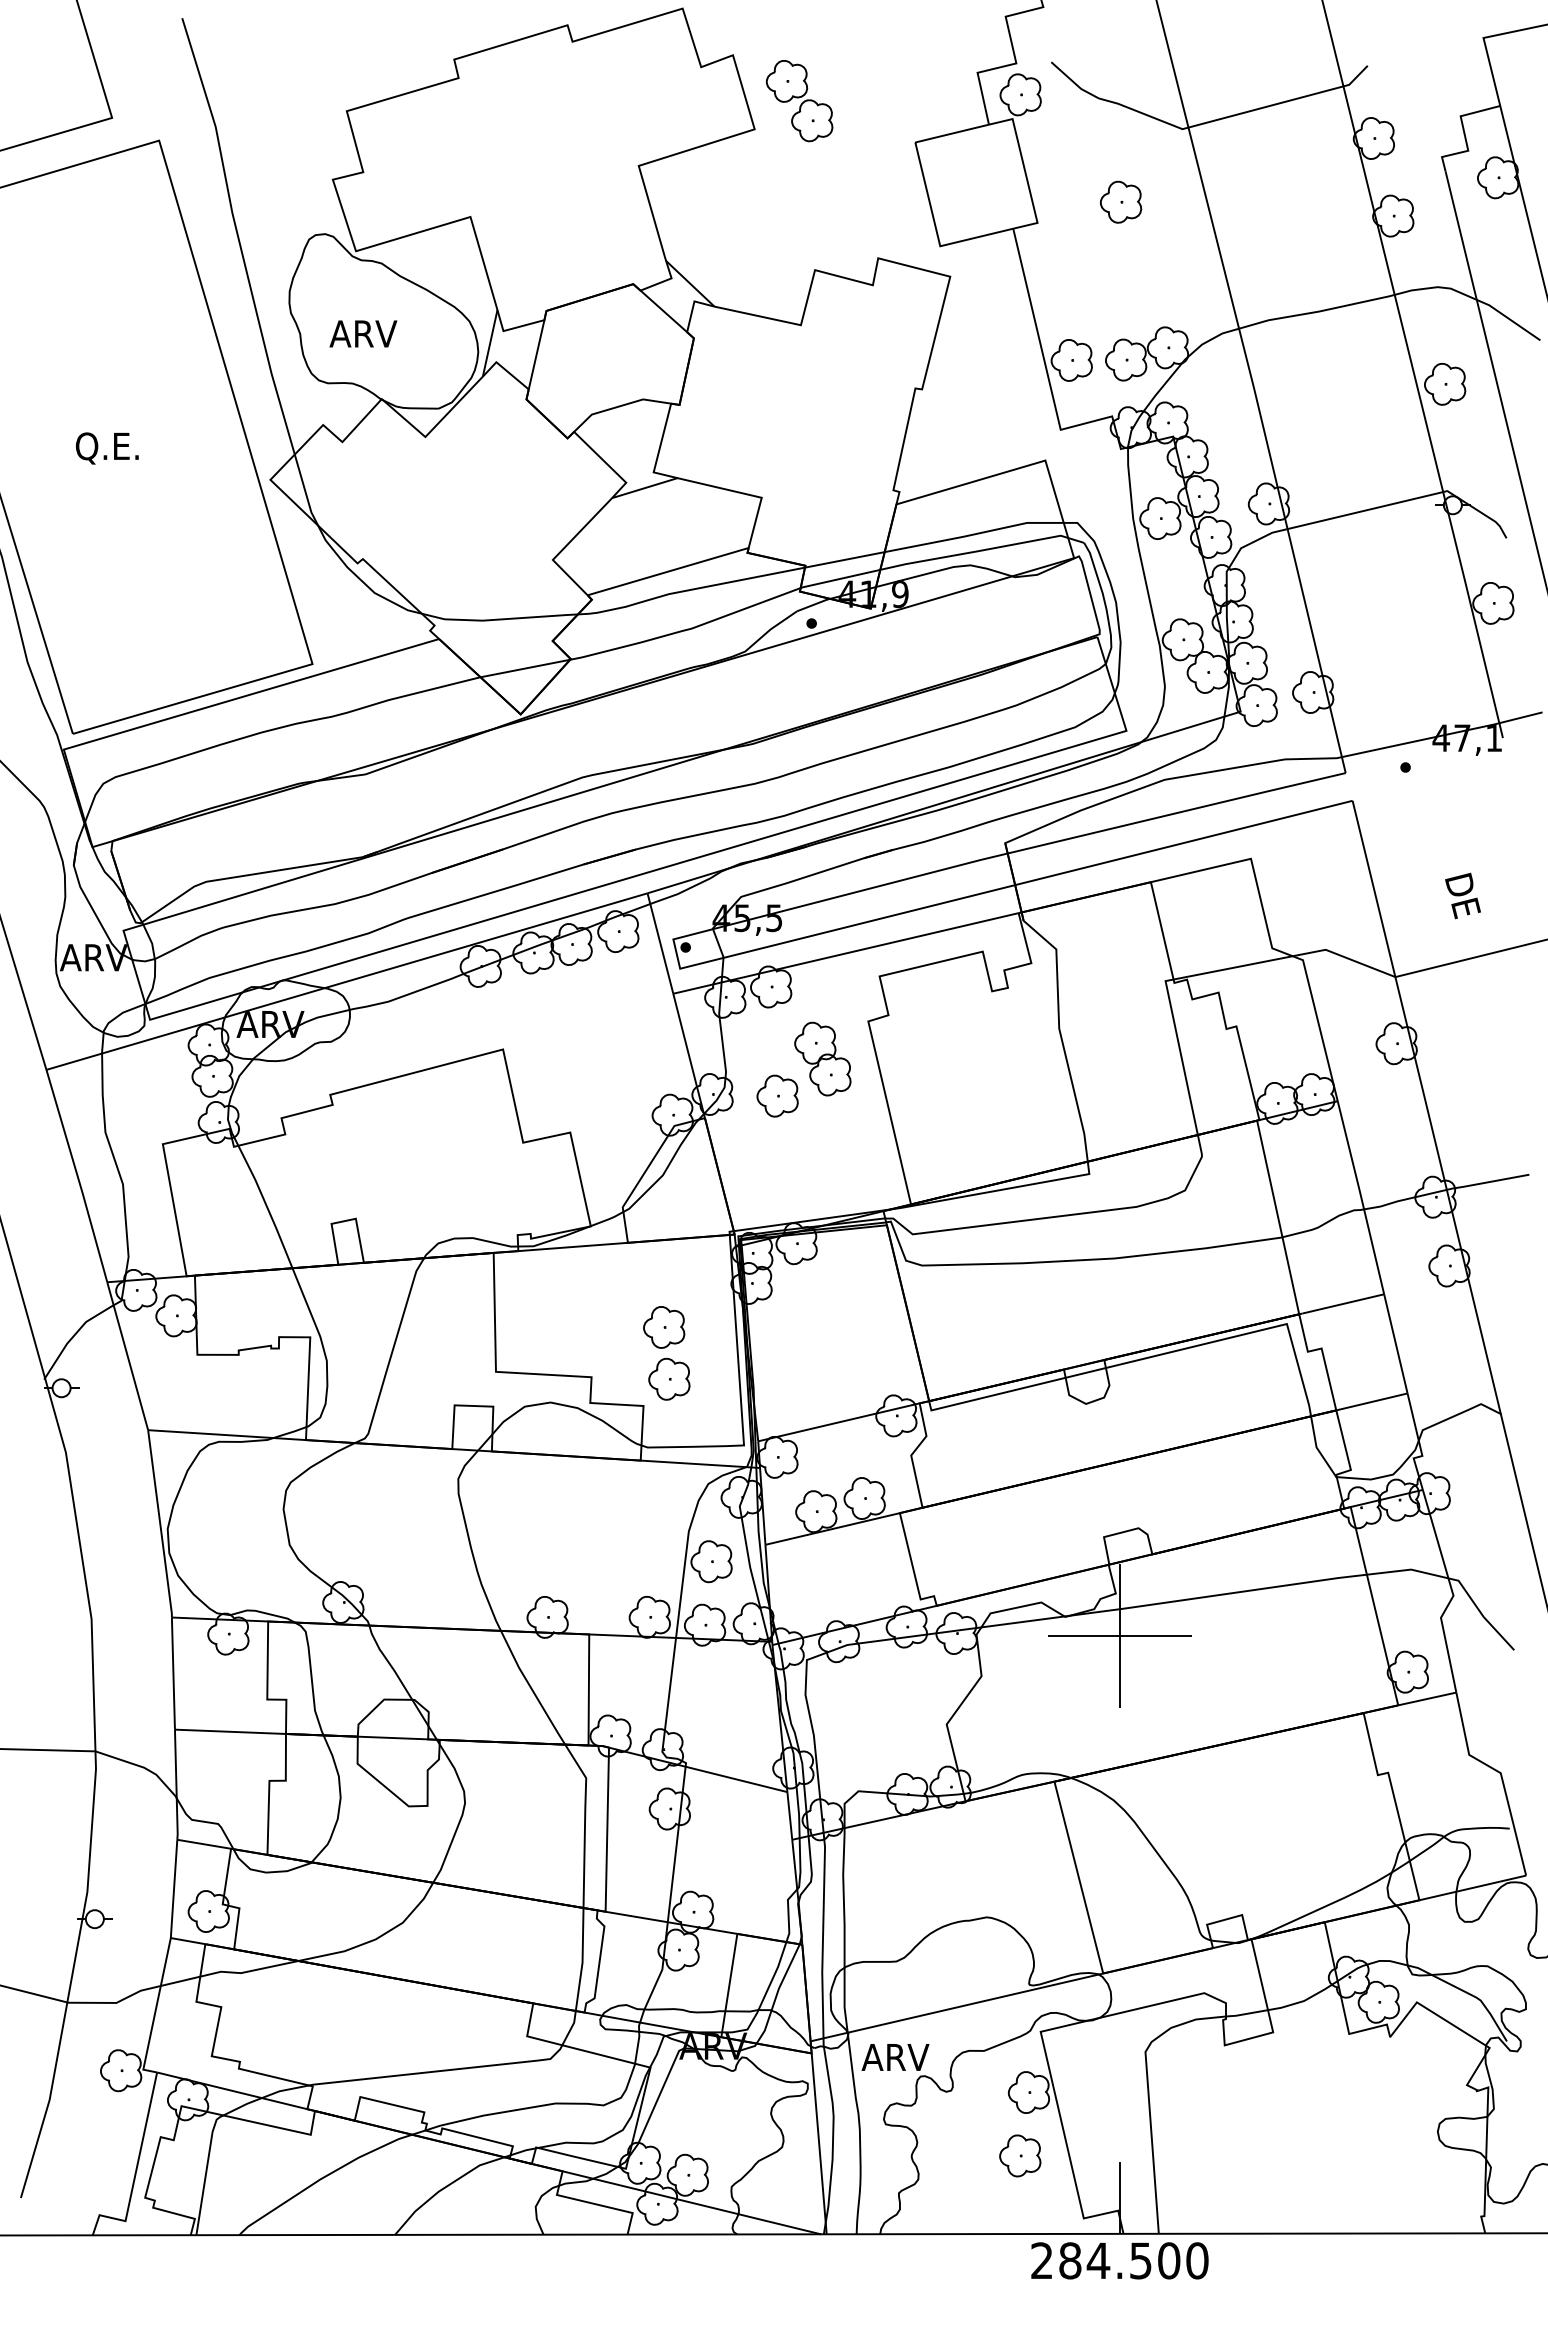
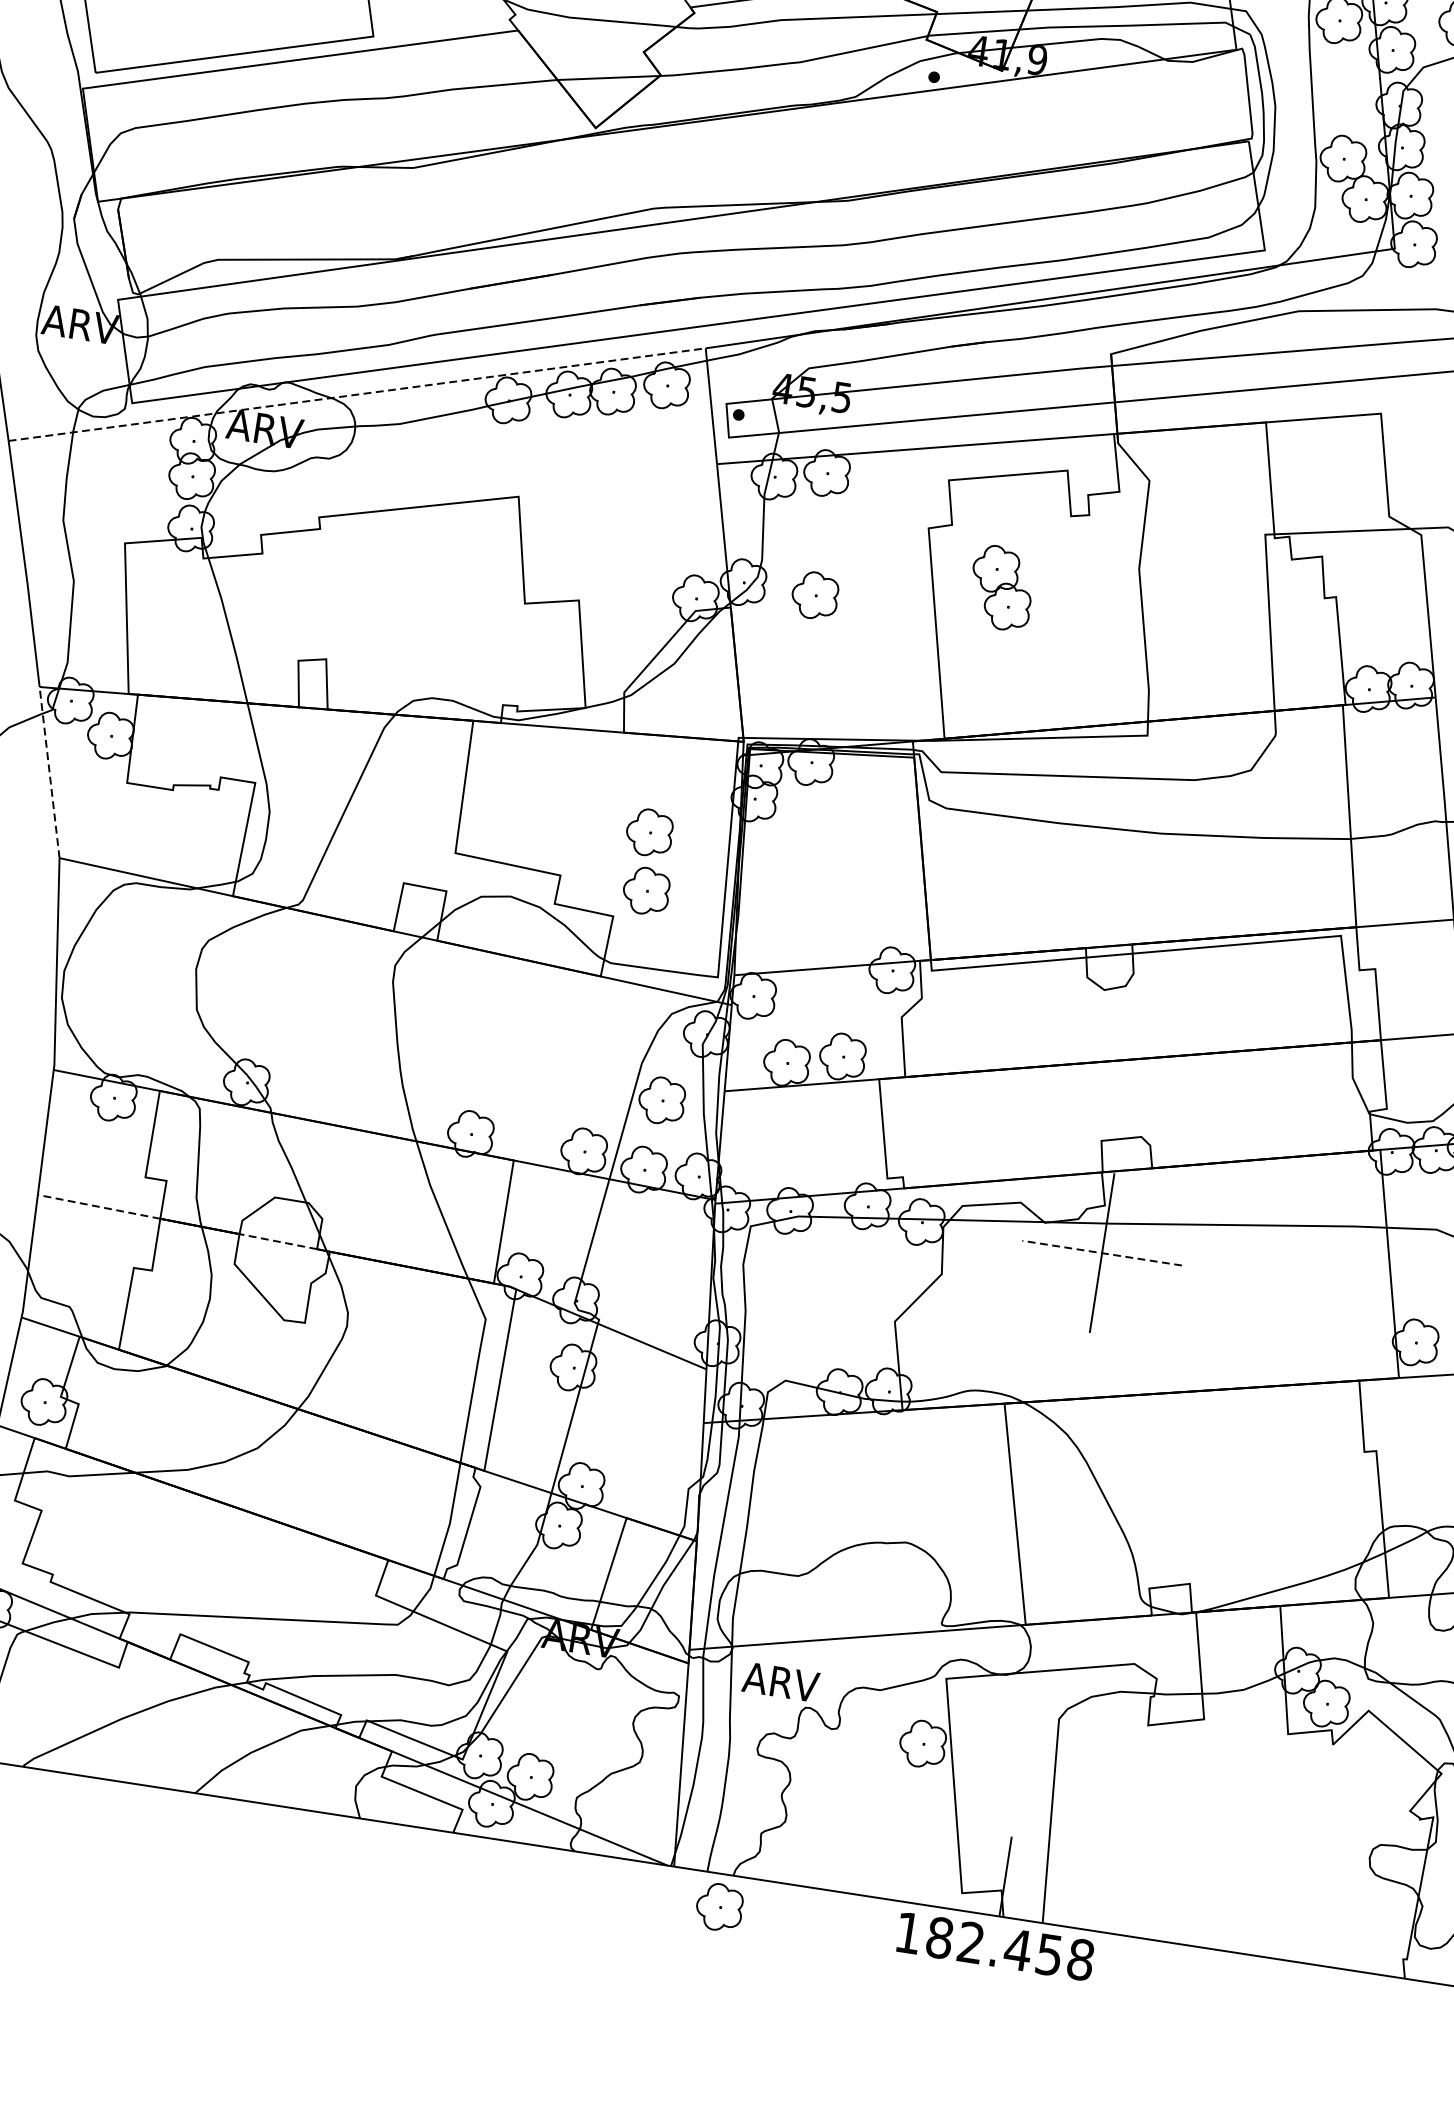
line: (347, 981) -> (357, 394), solid -> dashed
part: (822, 1058) -> (1001, 587), moved
line: (127, 1356) -> (49, 772), solid -> dashed
line: (1119, 1635) -> (1101, 1252), solid -> dashed
line: (230, 1731) -> (99, 1206), solid -> dashed
line: (392, 1738) -> (277, 1242), solid -> dashed
part: (1020, 2155) -> (719, 1906), moved
text: (1119, 2260) -> (994, 1945), 284.500 -> 182.458

